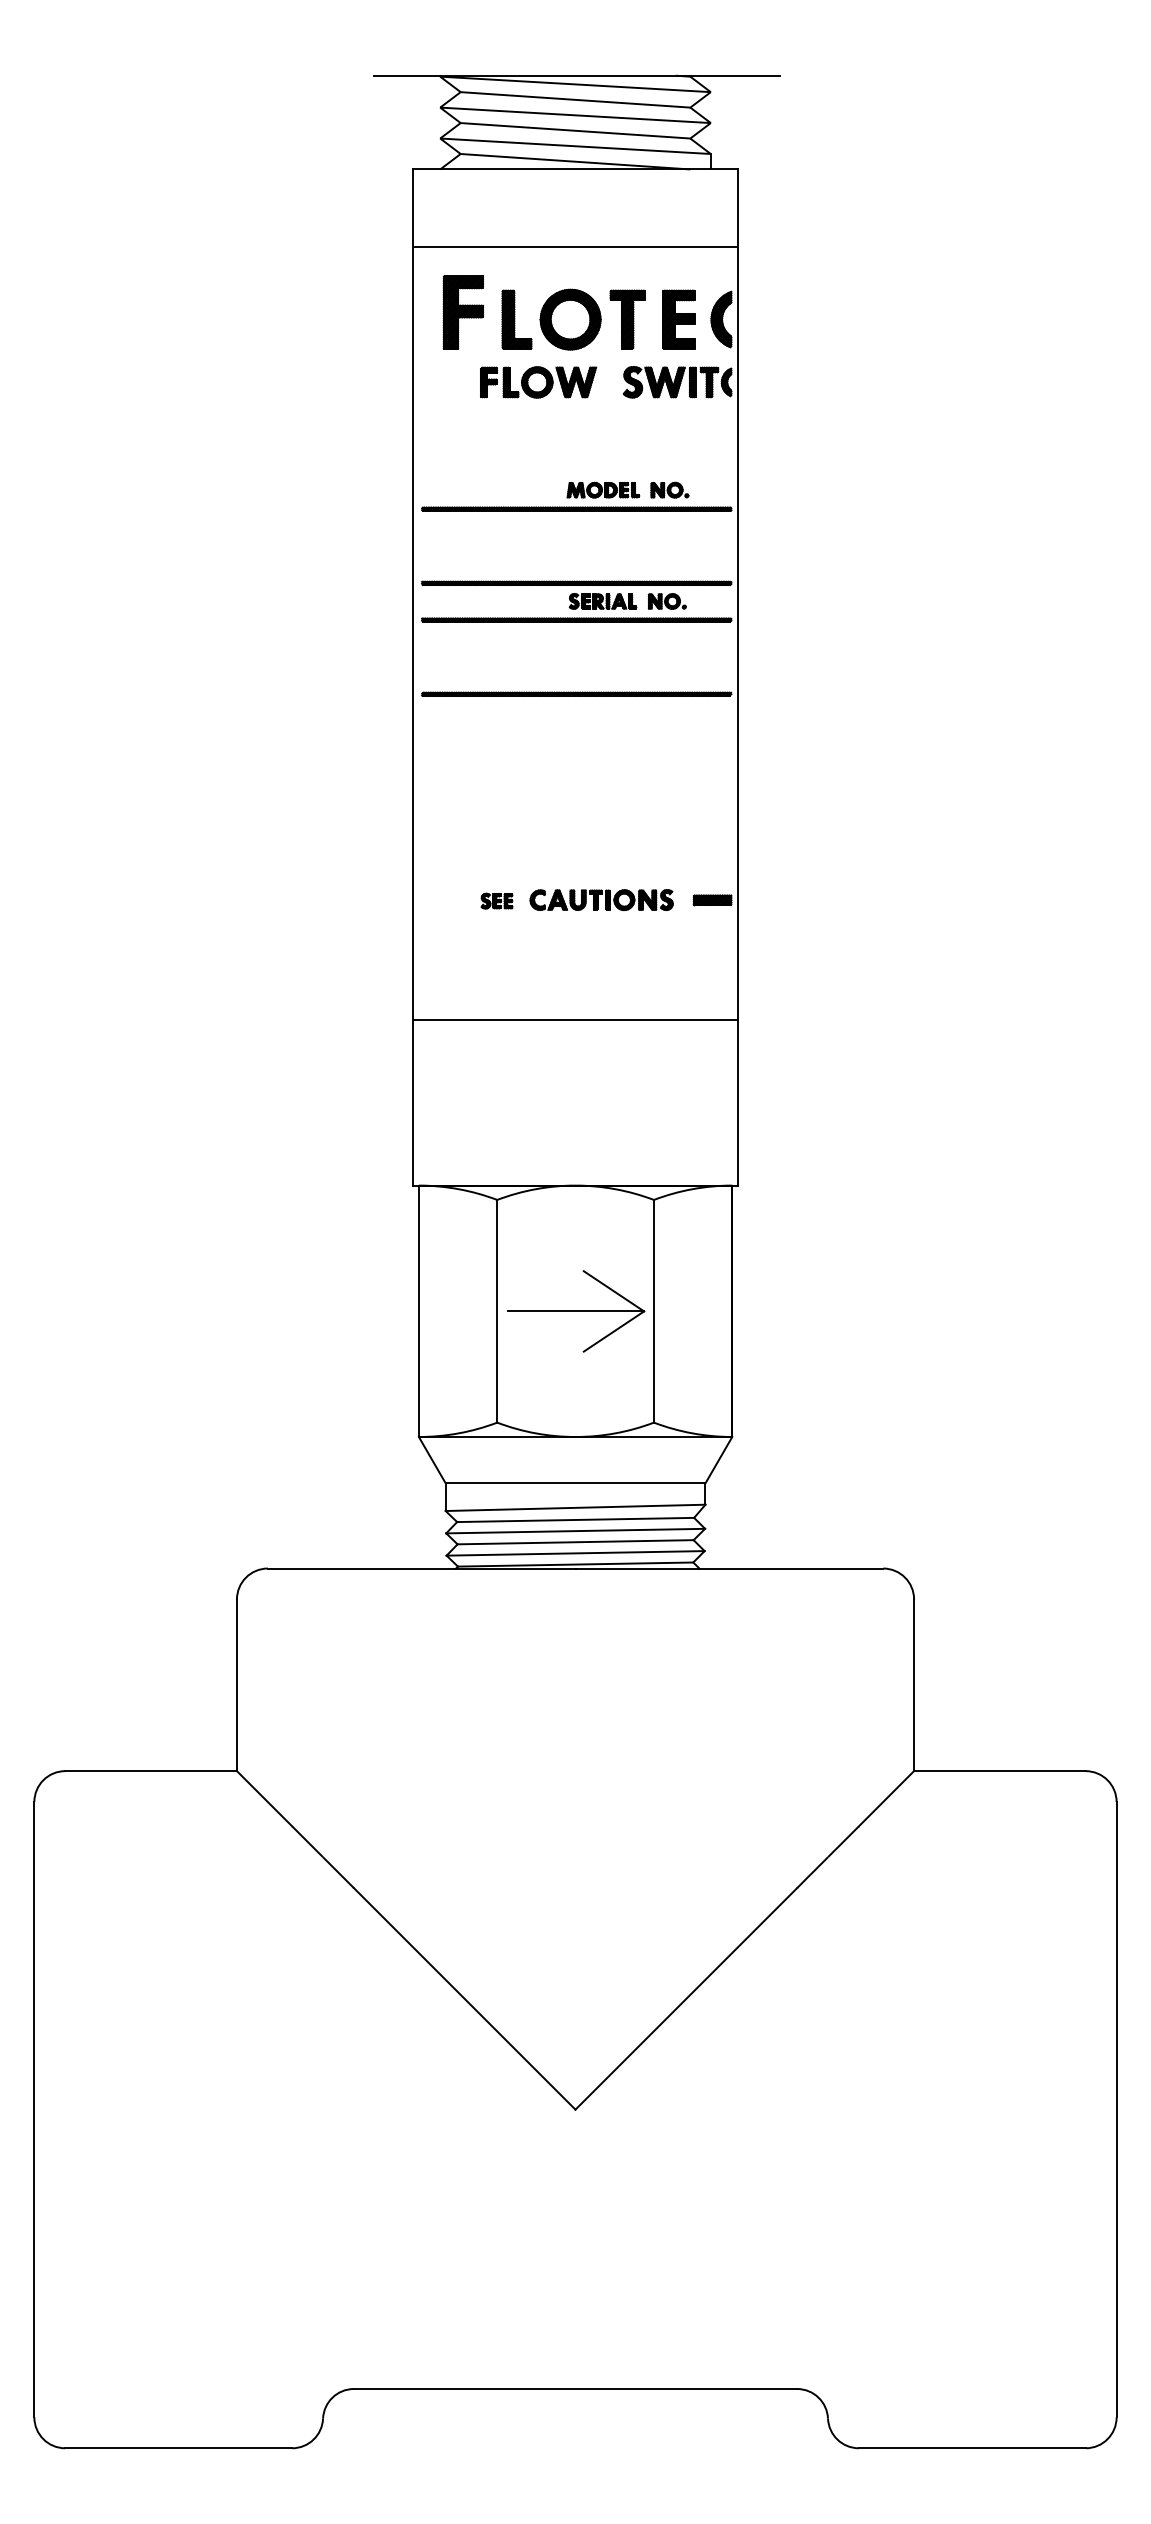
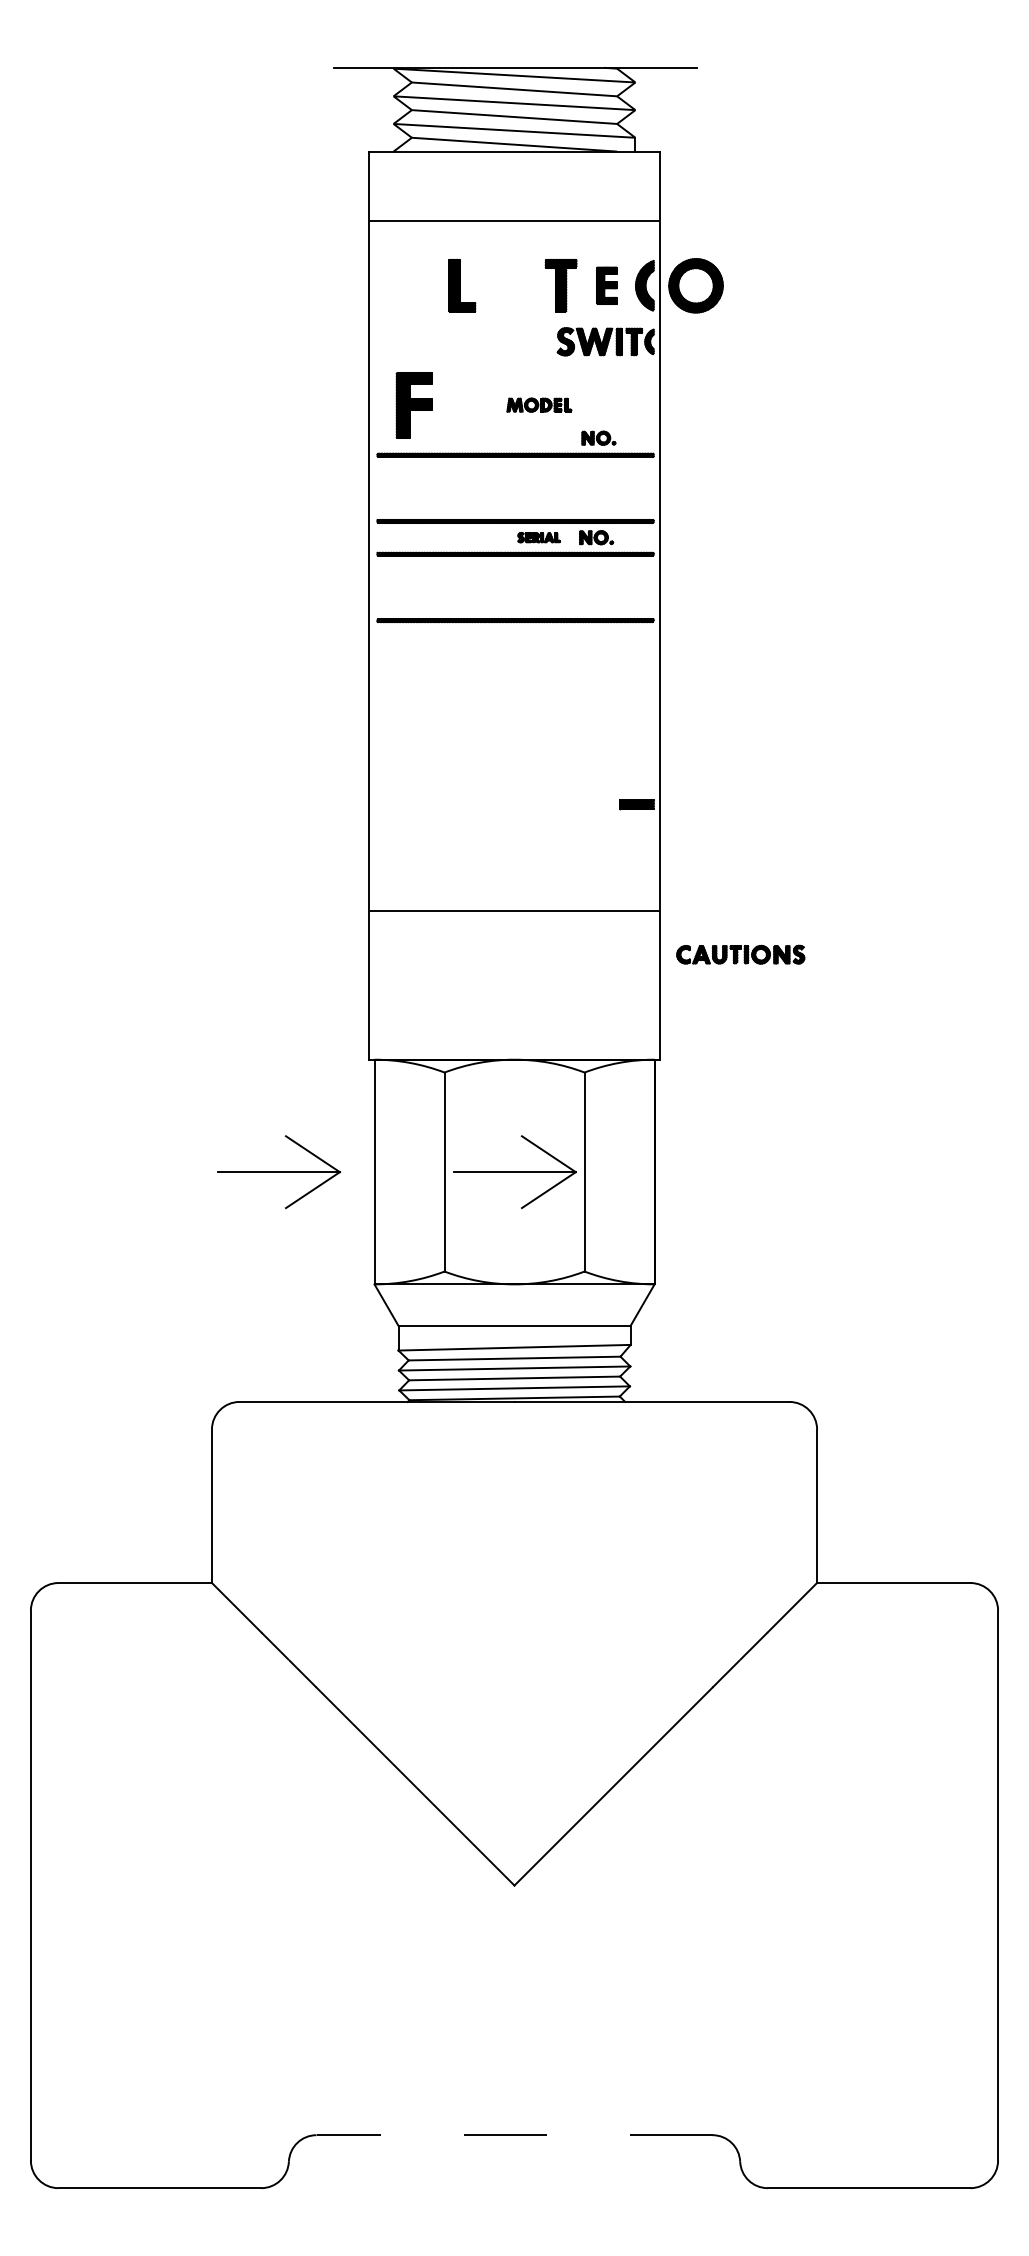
part: (463, 312) -> (414, 405), moved
part: (570, 319) -> (695, 285), moved
part: (678, 319) -> (606, 285), size x0.7
part: (538, 382) -> (481, 341), removed
part: (603, 489) -> (539, 404), moved
part: (602, 601) -> (538, 537), size x0.7
part: (601, 899) -> (740, 954), moved
part: (496, 900) -> (443, 804), removed
part: (312, 1311) -> (279, 1172), added
line: (575, 2388) -> (514, 2134), solid -> dashed

